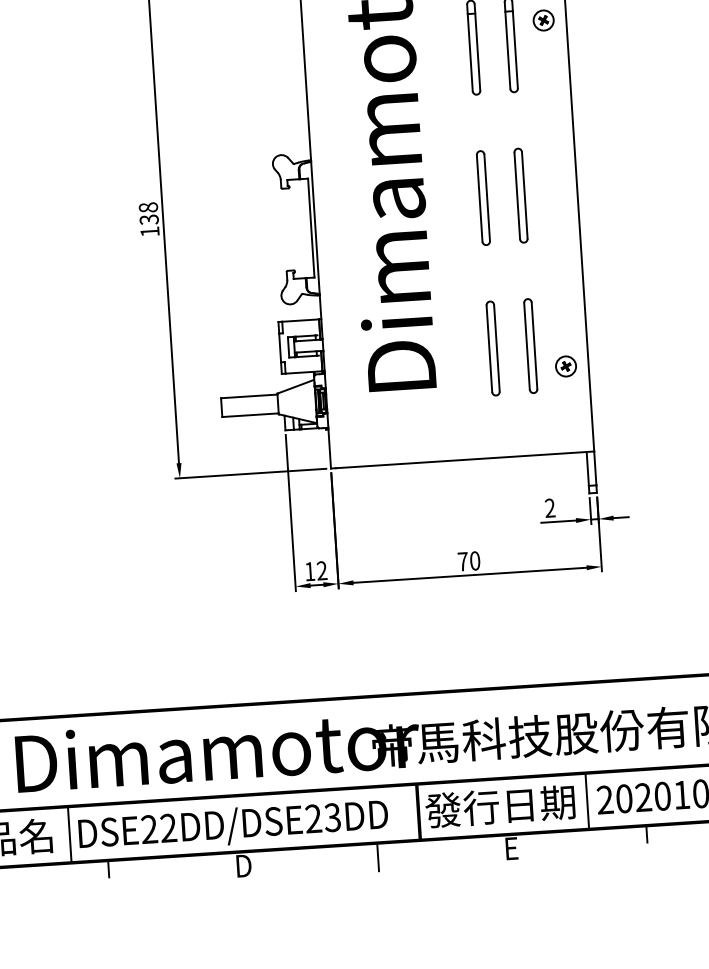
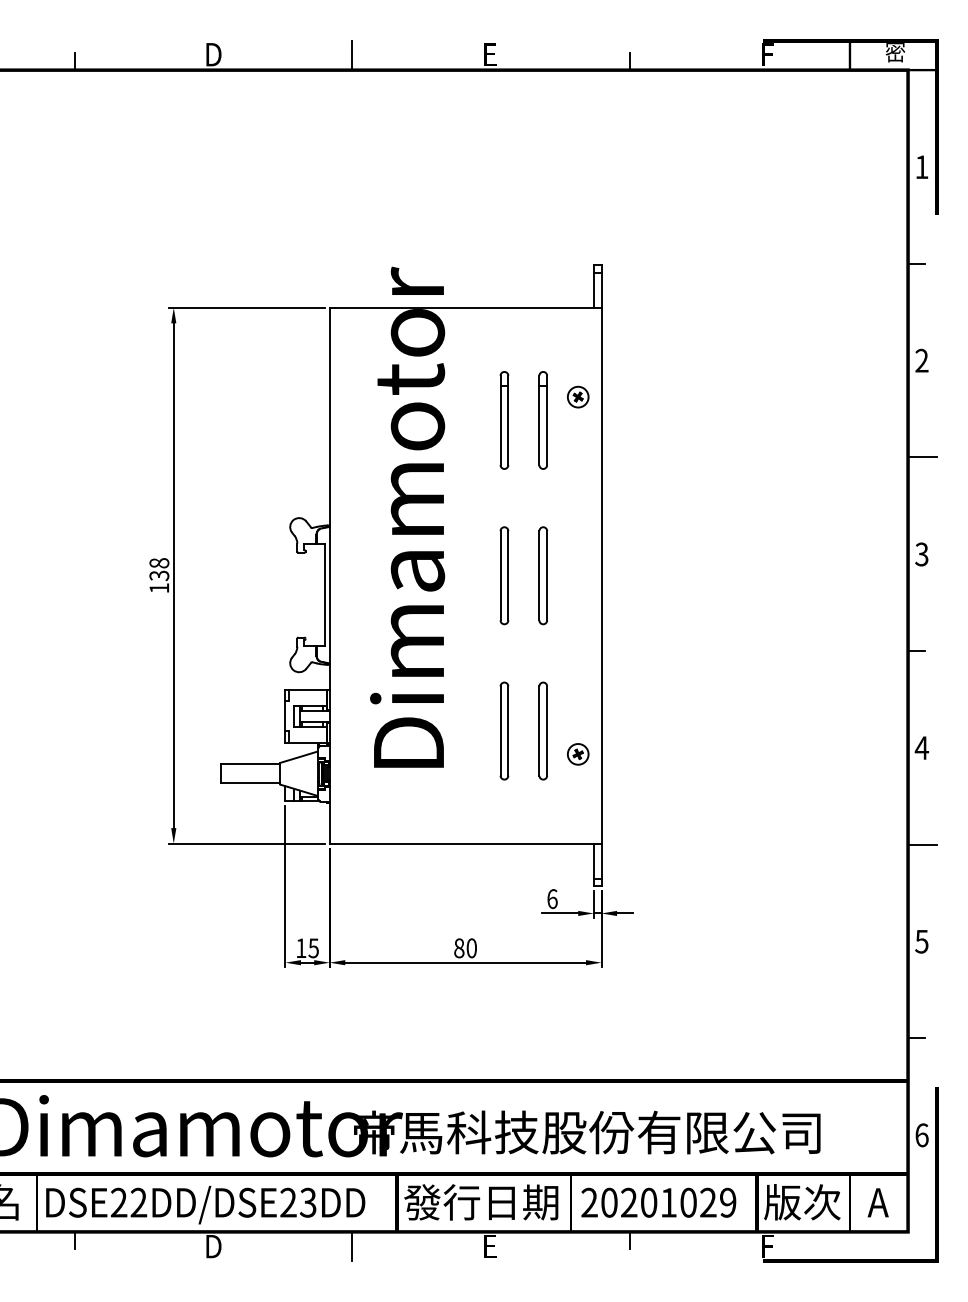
text: (550, 508) -> (552, 899), 2 -> 6
text: (463, 561) -> (459, 948), 70 -> 80
text: (321, 571) -> (313, 948), 12 -> 15

